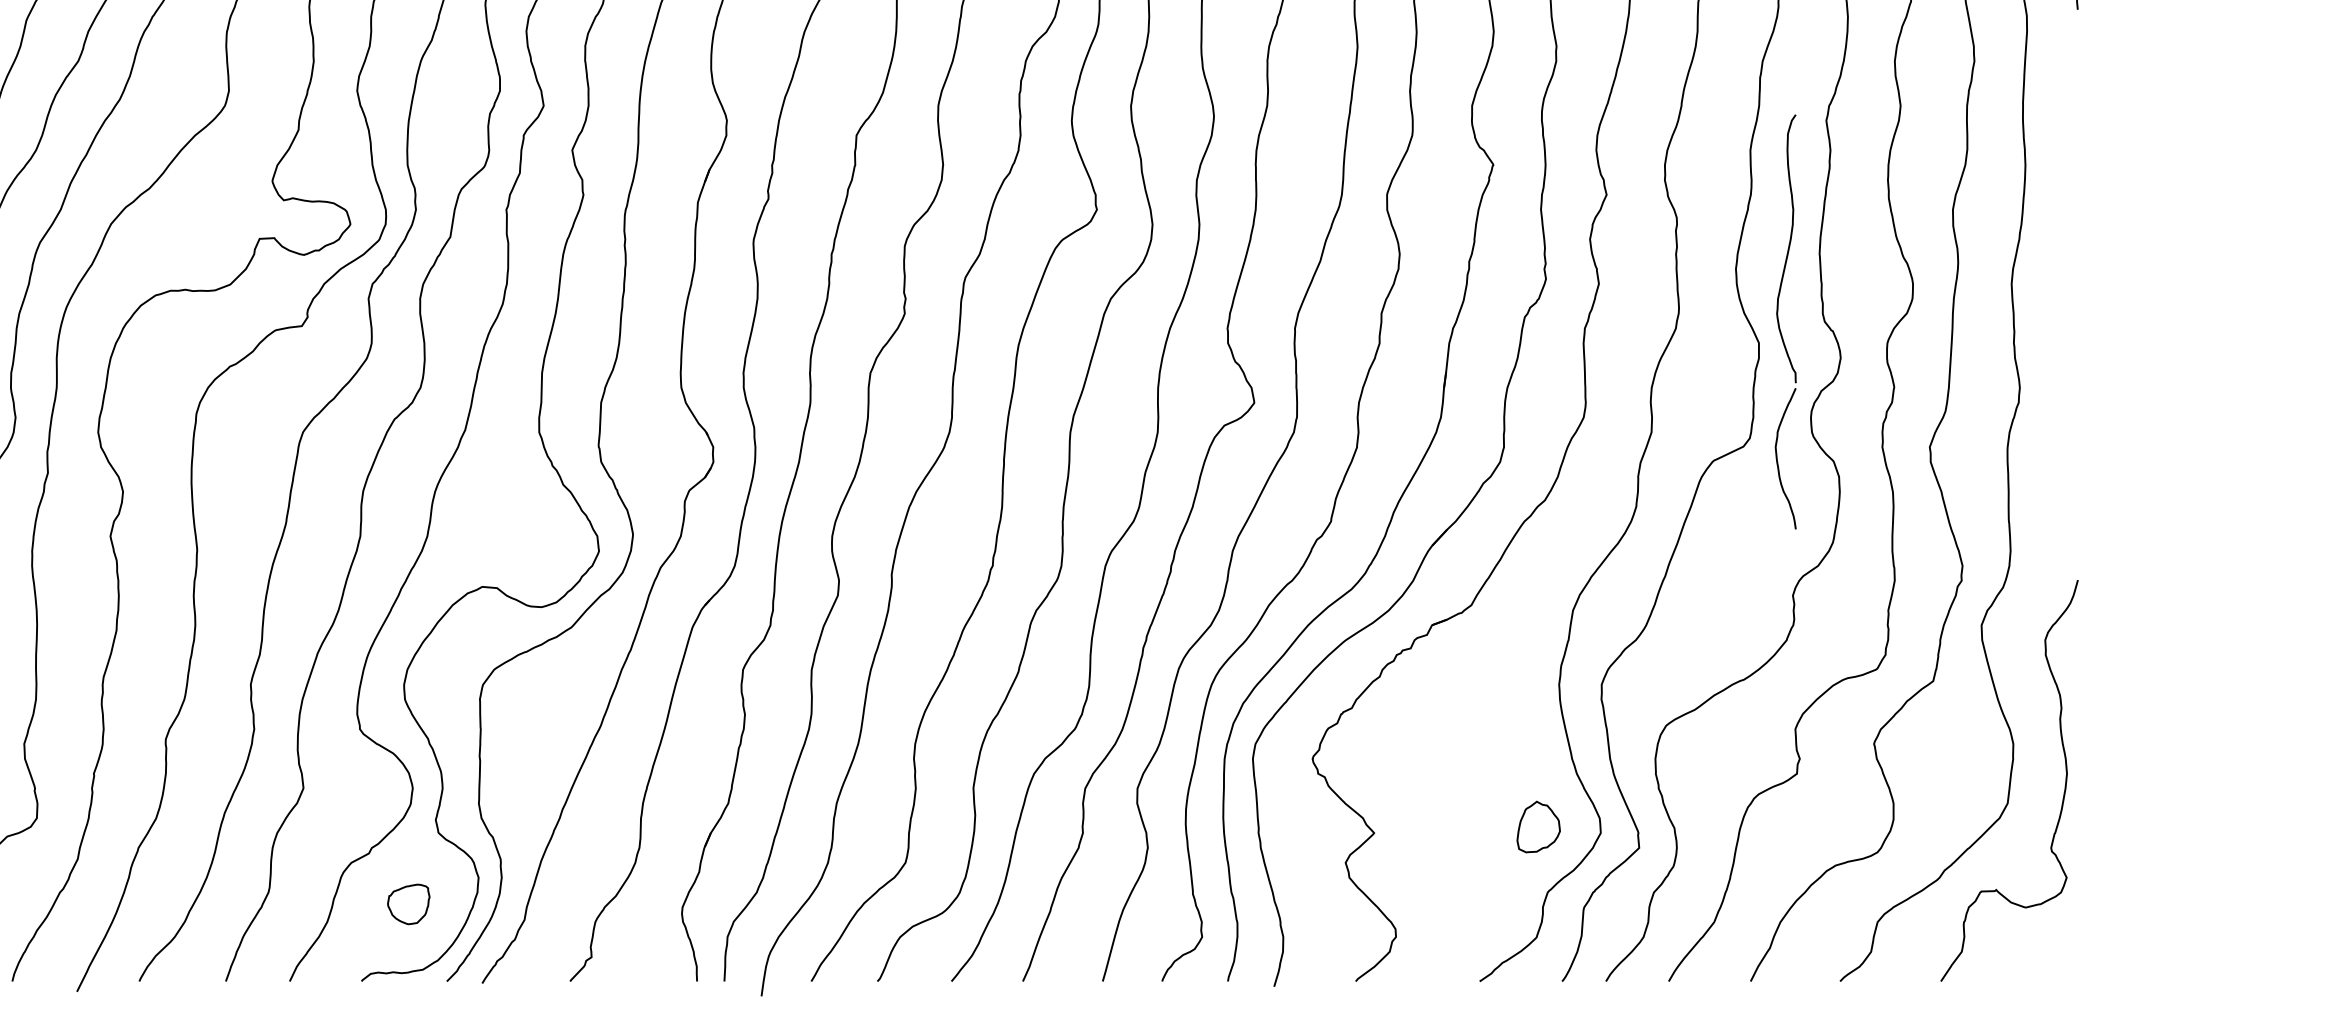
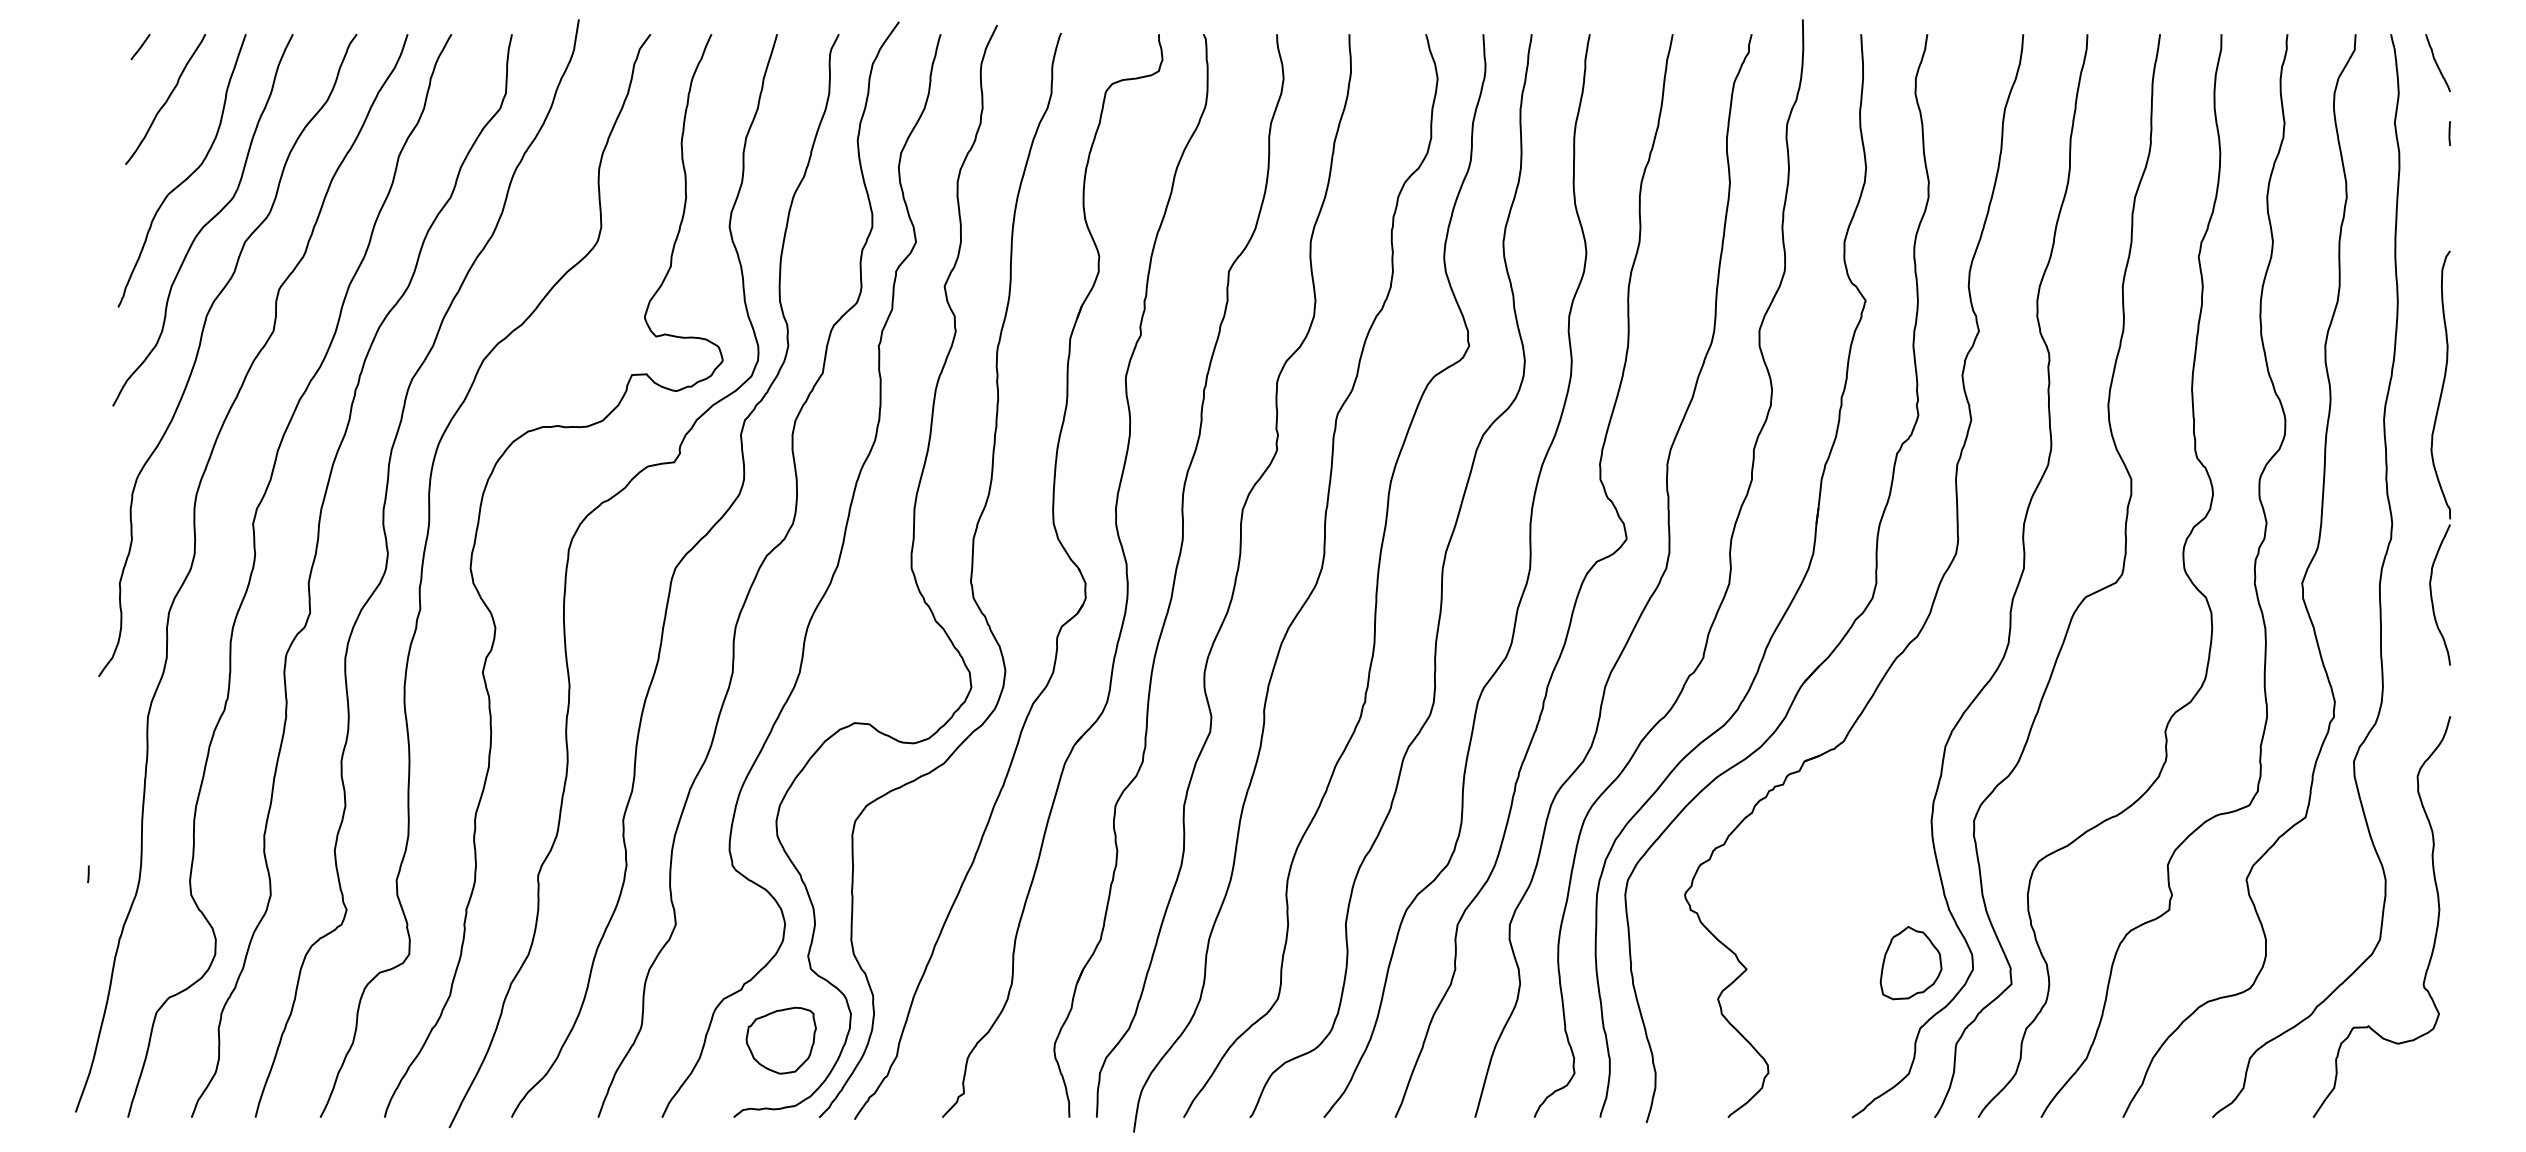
part: (1779, 321) -> (2433, 457), moved
part: (1538, 827) -> (1910, 963), size x1.43
part: (408, 904) -> (780, 1040), size x1.67

